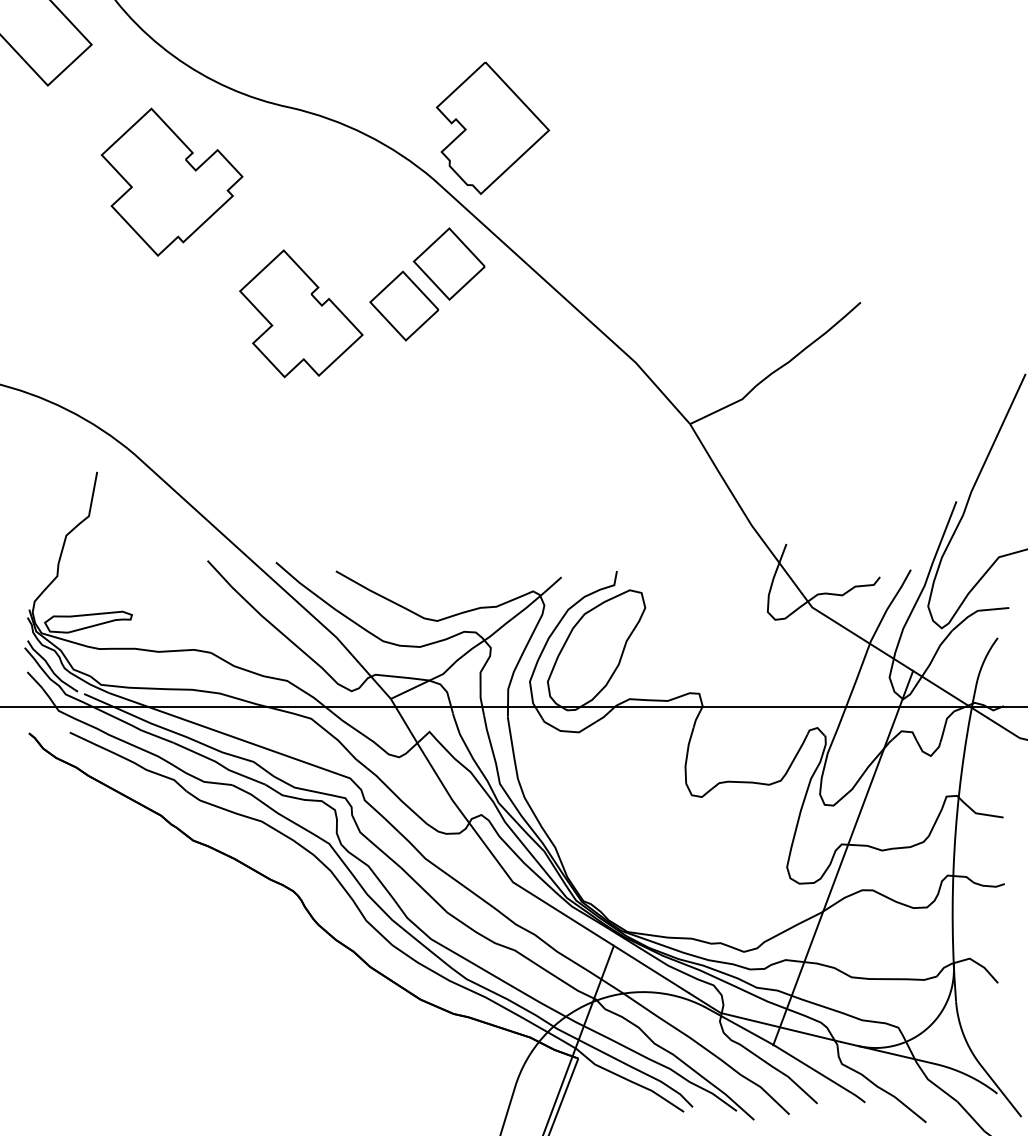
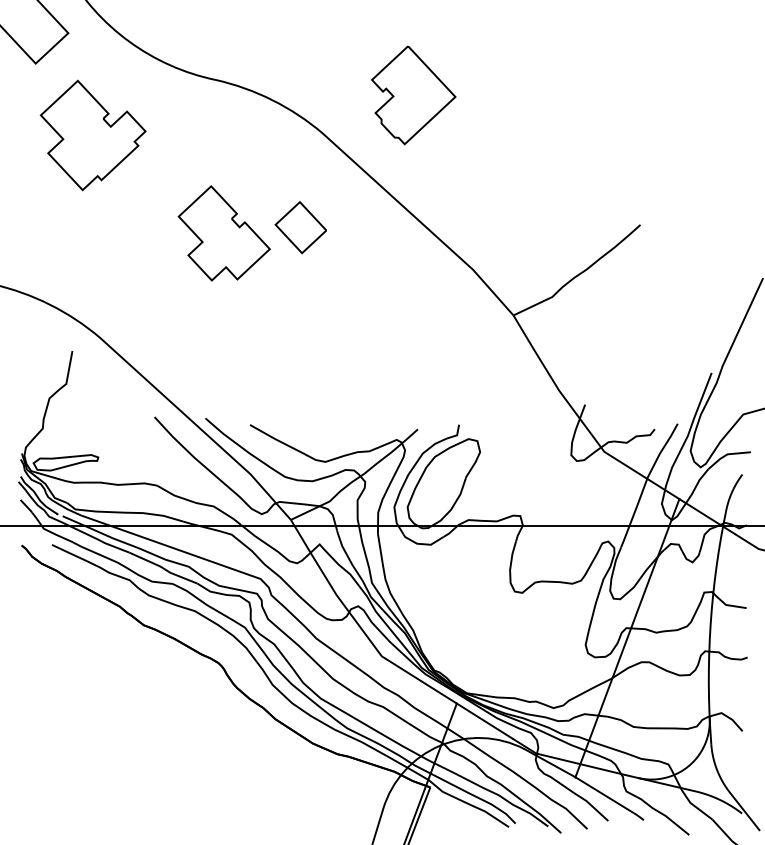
part: (492, 127) -> (413, 94), moved
part: (171, 181) -> (92, 134), moved
part: (448, 263) -> (333, 195), removed

